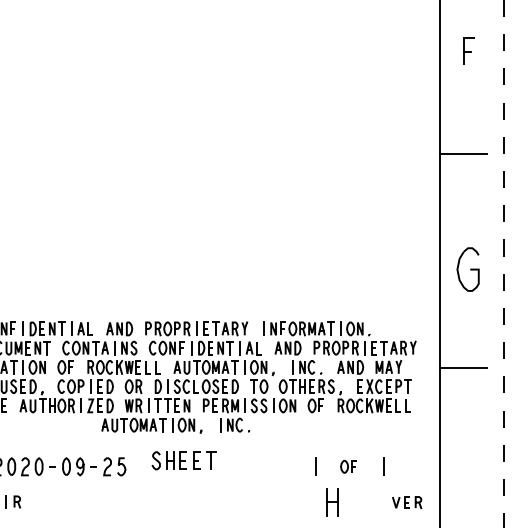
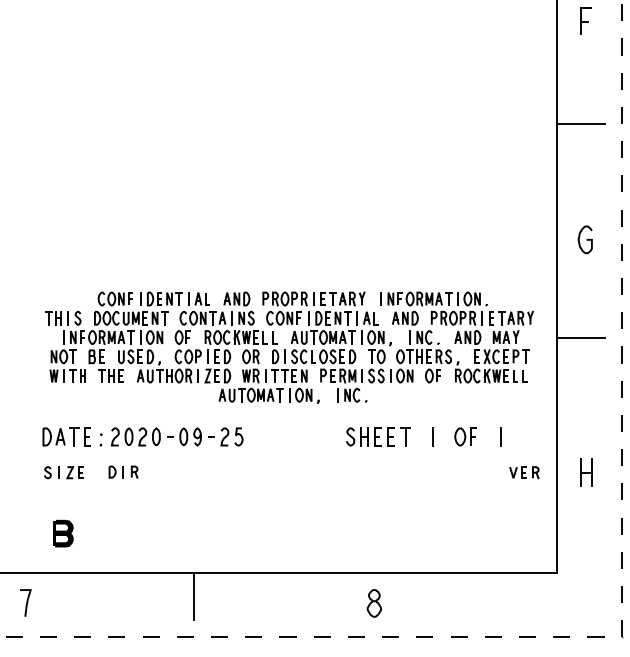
part: (467, 269) -> (584, 239), size x0.62
part: (184, 460) -> (378, 436), moved
part: (348, 466) -> (465, 436), size x1.43
part: (332, 502) -> (586, 472), moved

